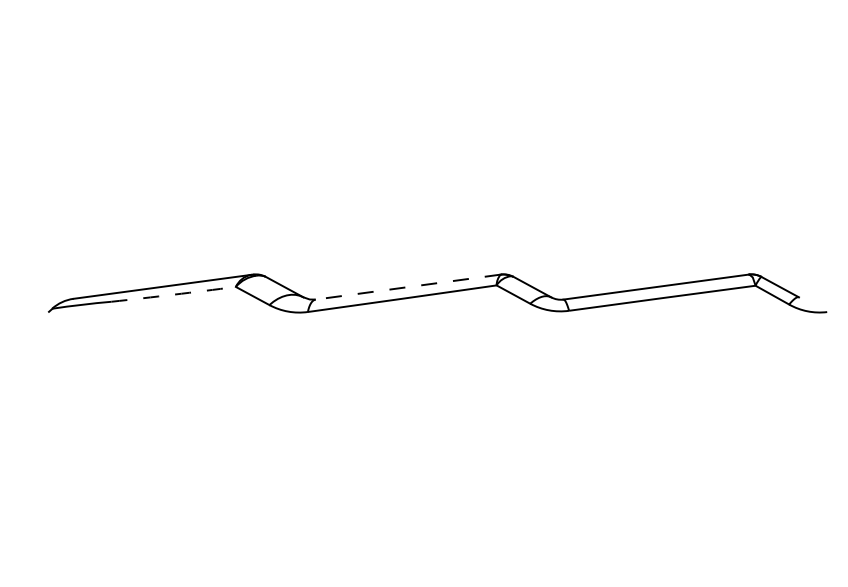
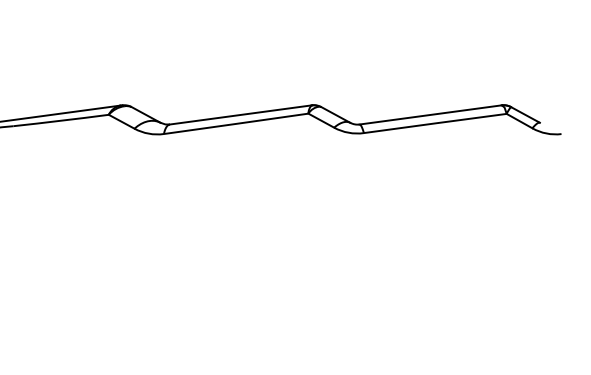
line: (407, 287) -> (240, 115), dashed -> solid
arc: (173, 294) -> (61, 120), dashed -> solid

